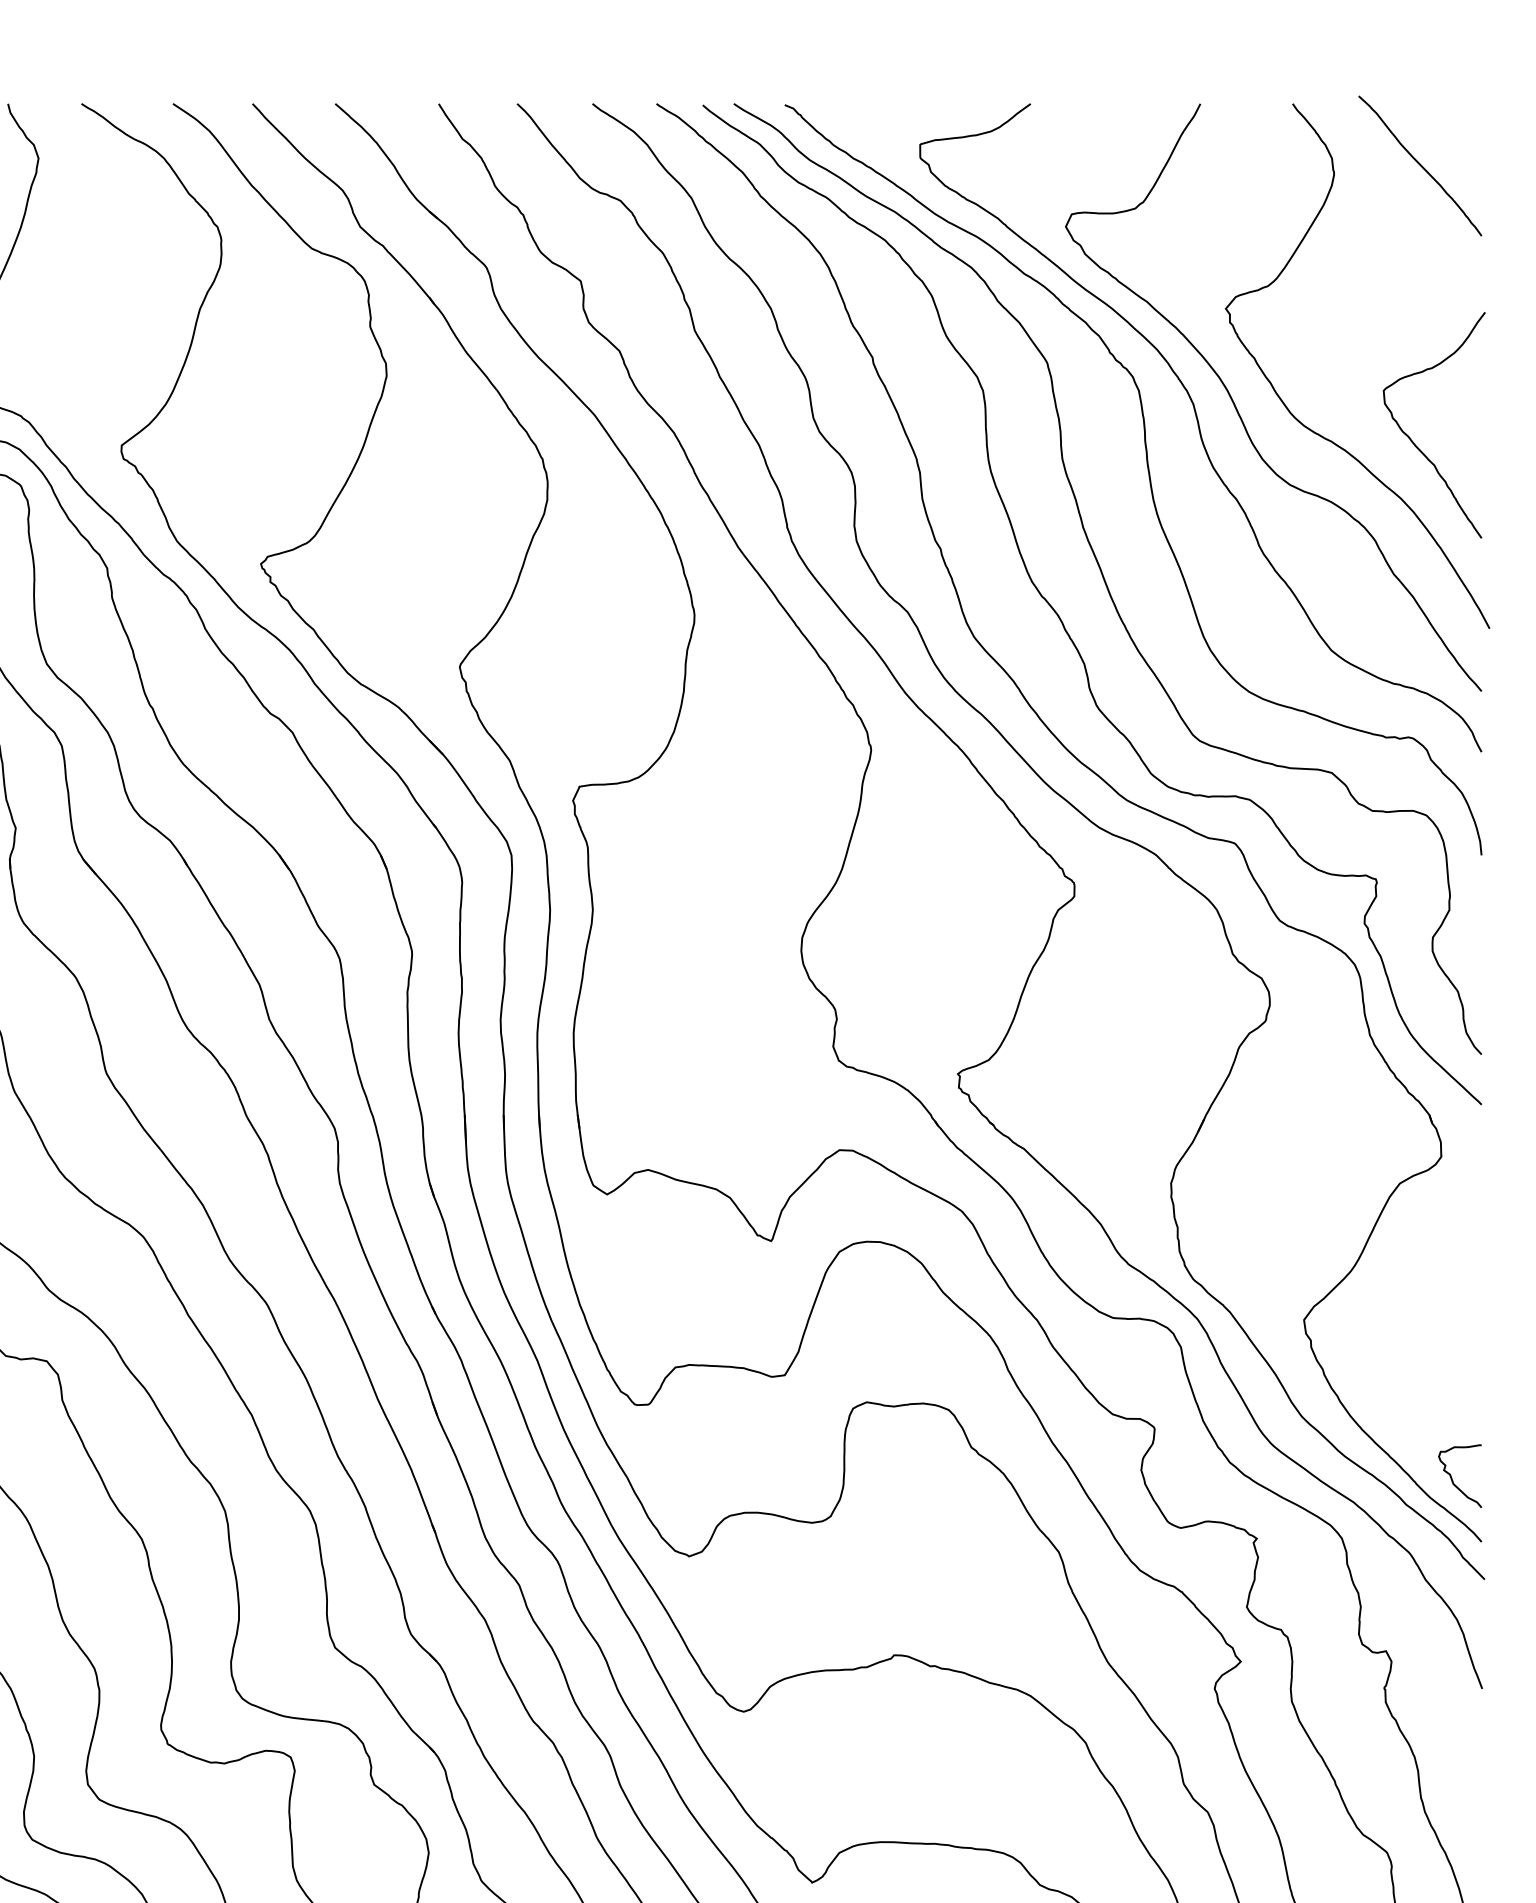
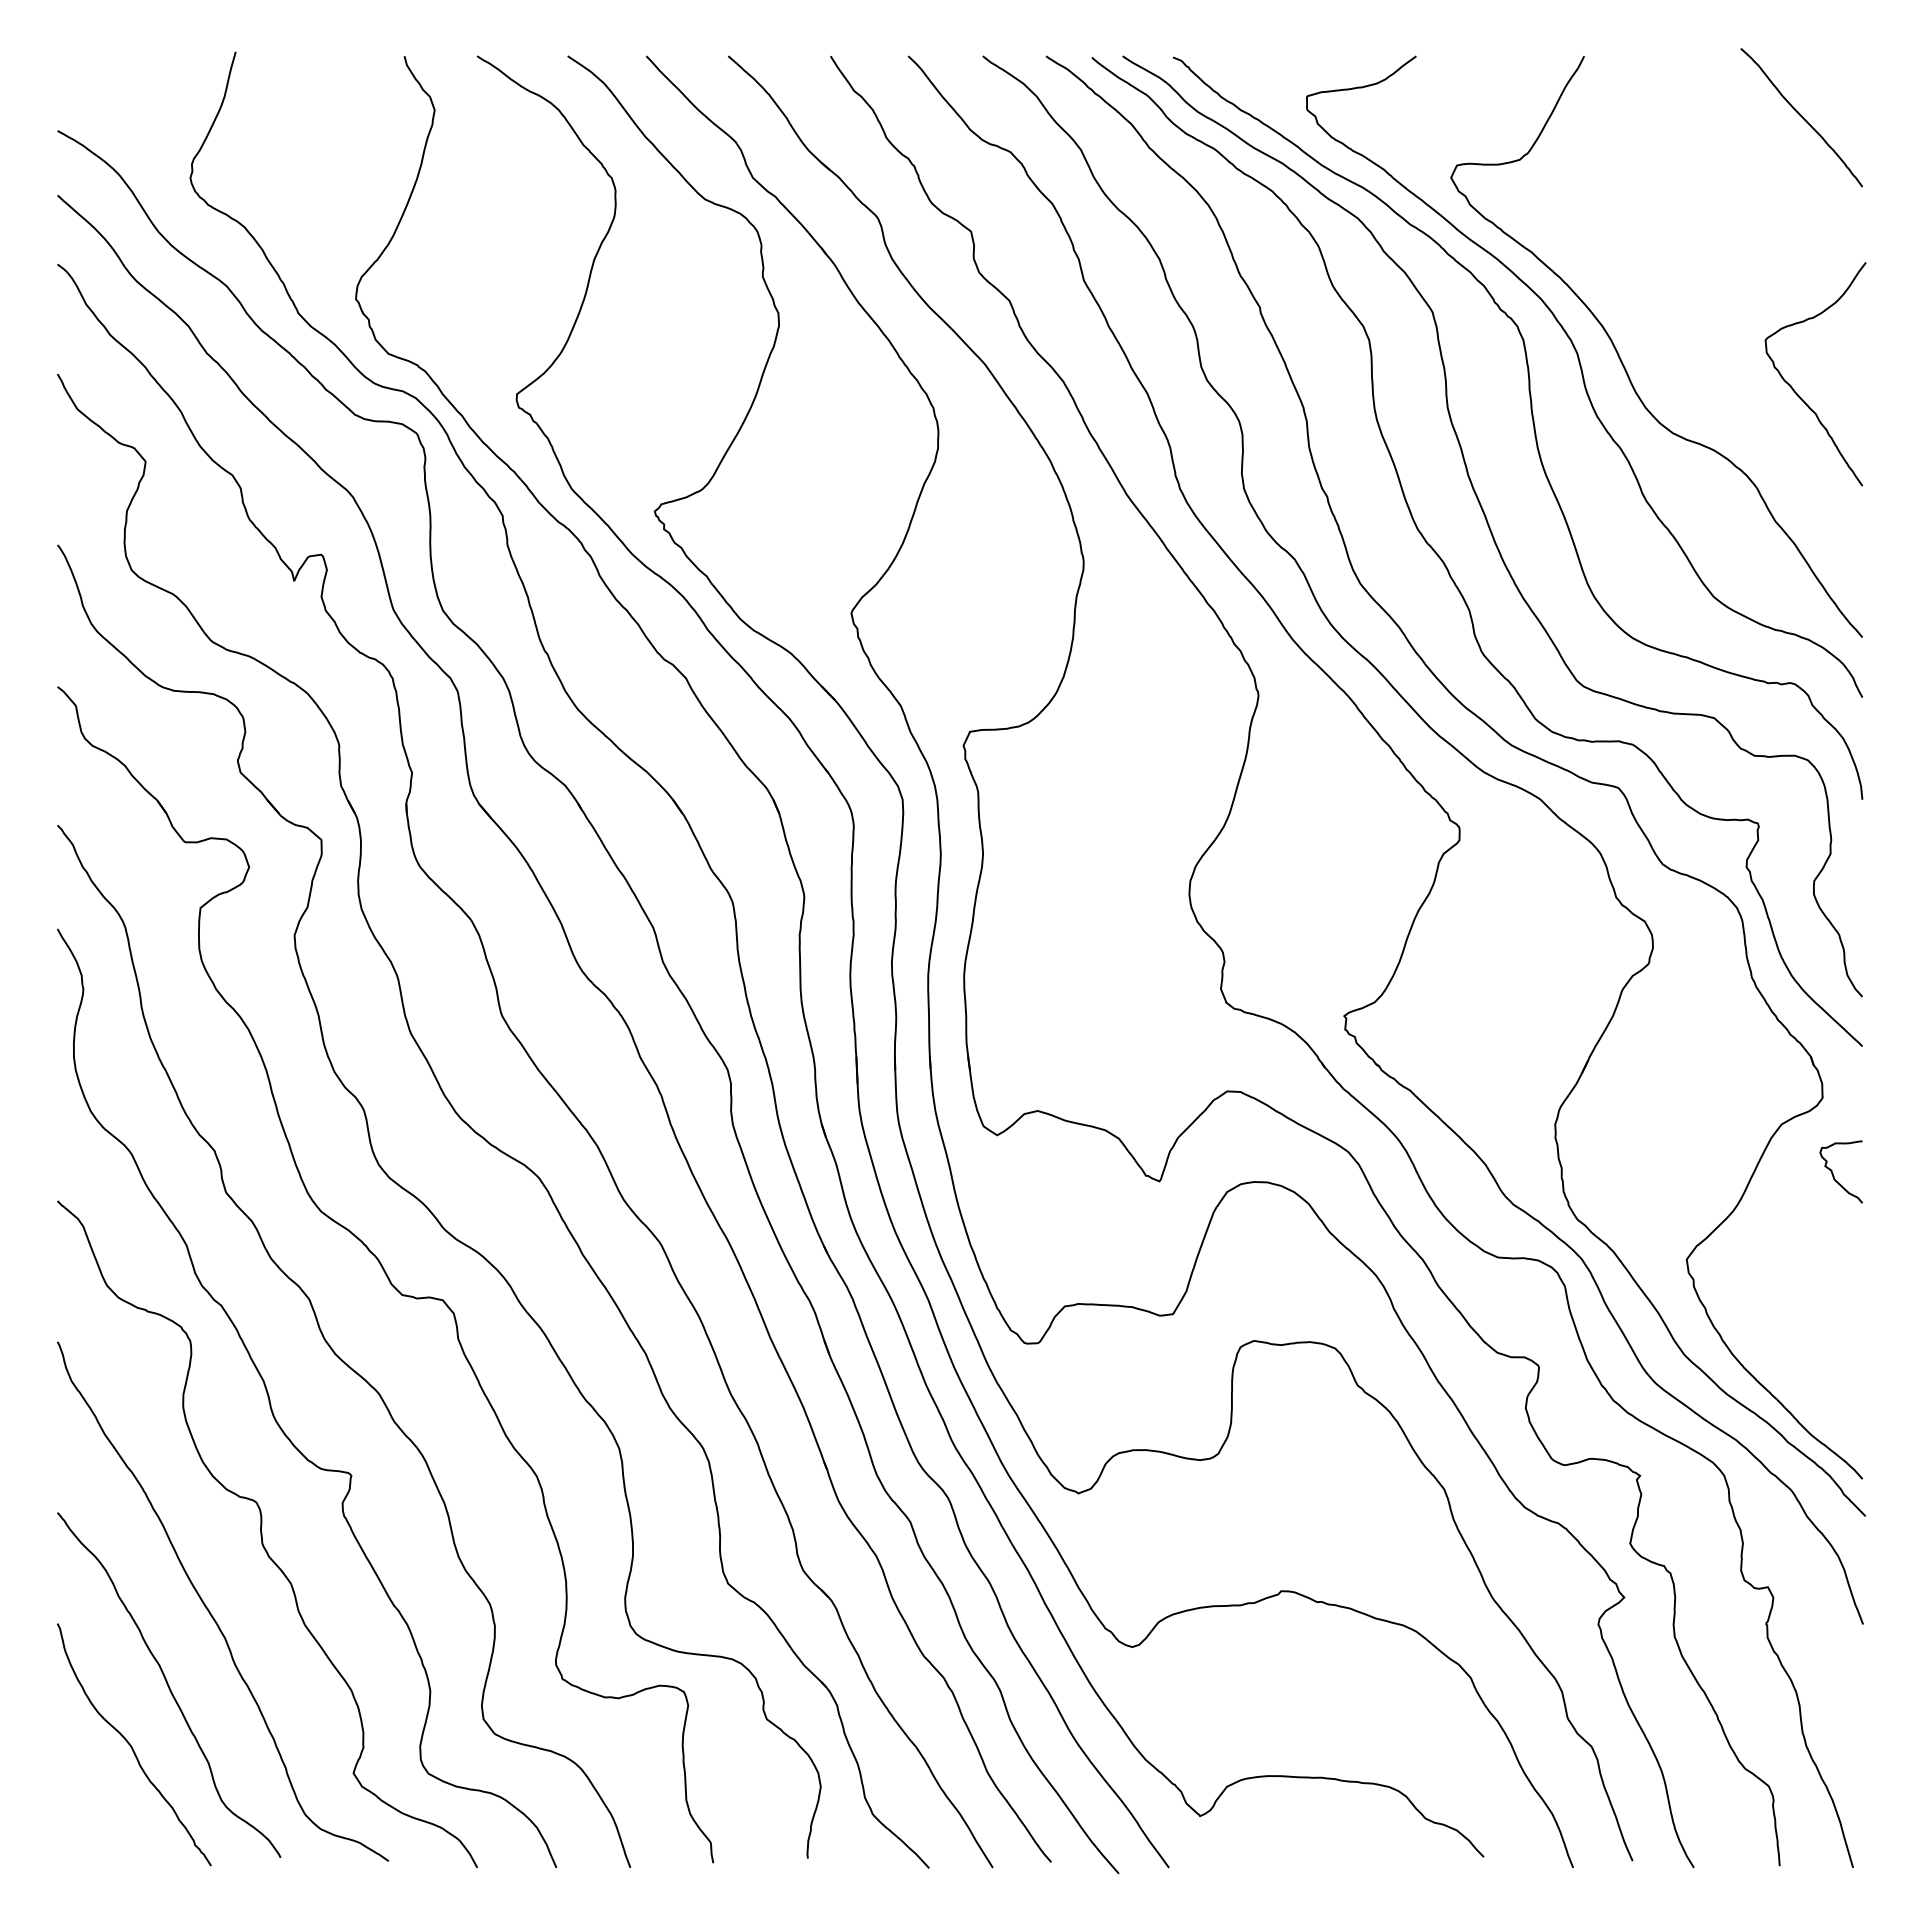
curve: (1320, 434) -> (1703, 383), removed
curve: (1452, 1477) -> (1833, 1173), moved

